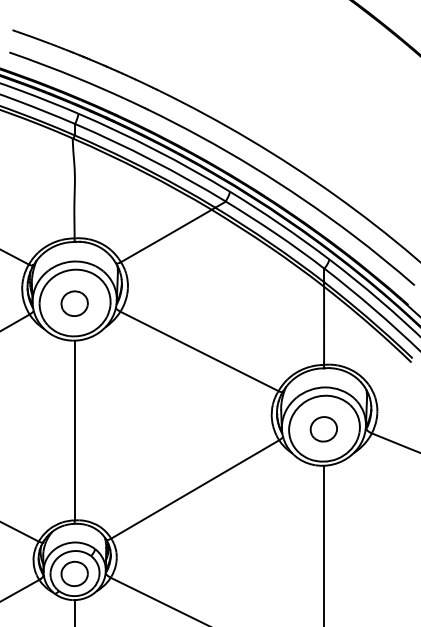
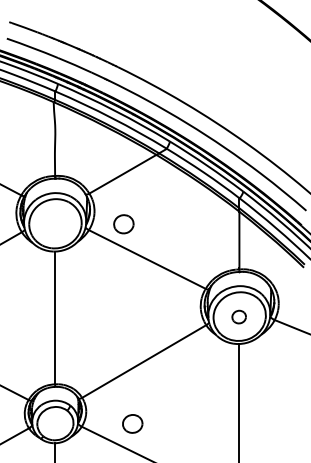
part: (74, 303) -> (123, 224), moved
part: (323, 429) -> (238, 317), size x0.7
part: (74, 573) -> (132, 423), moved

